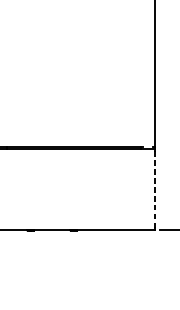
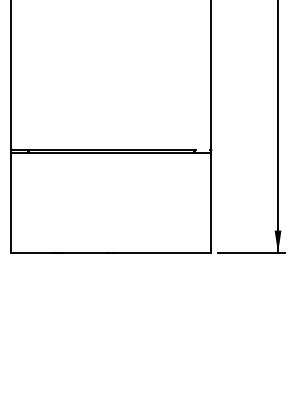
line: (154, 189) -> (211, 202), dashed -> solid

